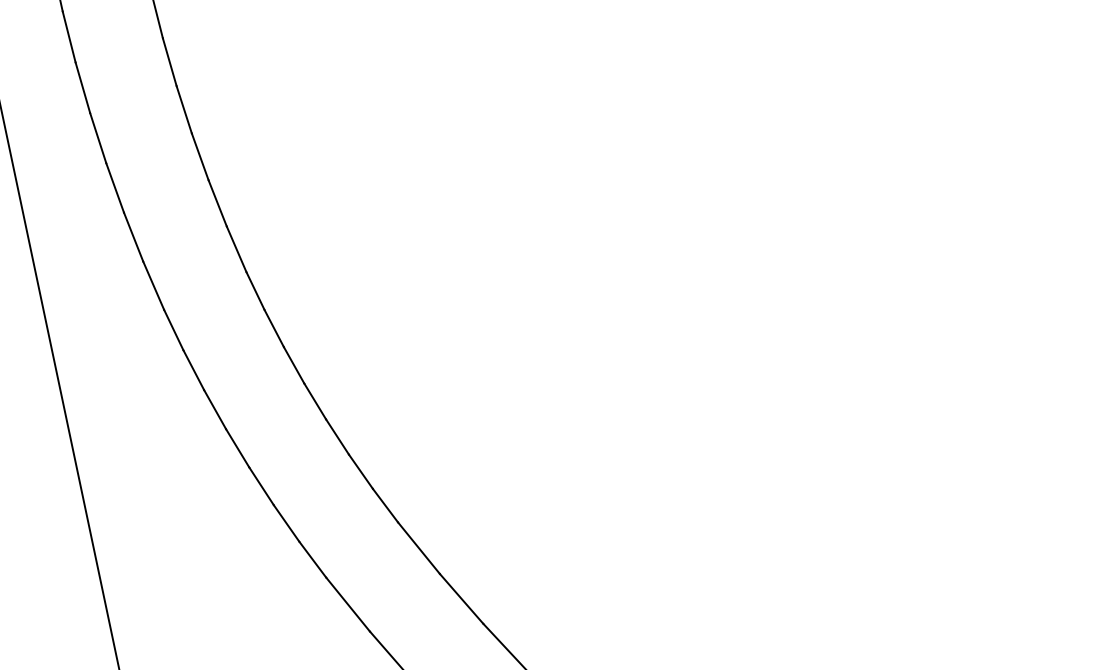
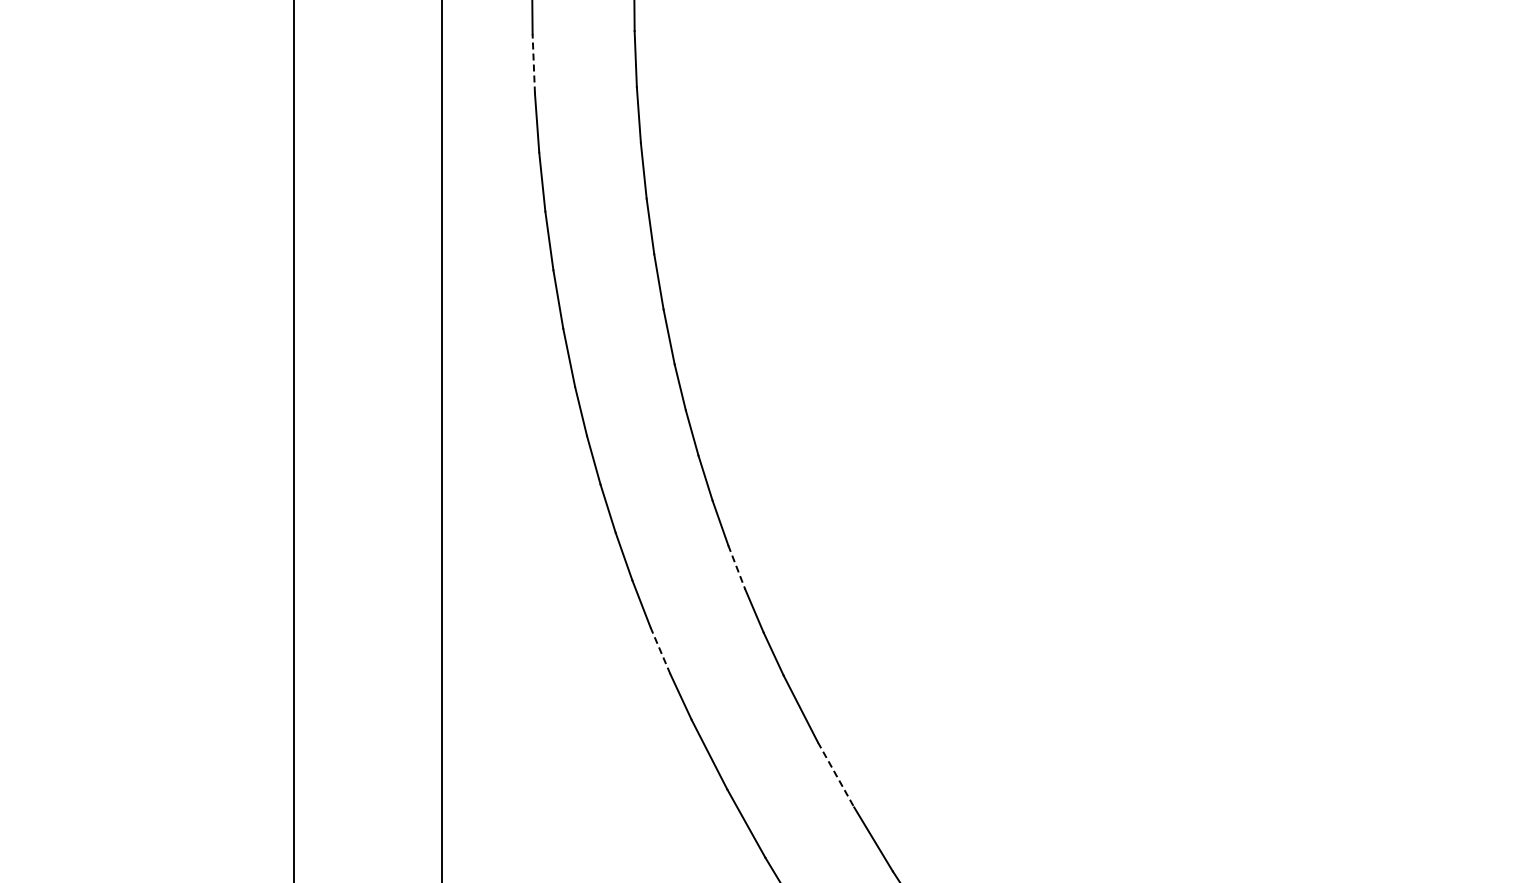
line: (68, 36) -> (533, 63), solid -> dashed
line: (337, 437) -> (736, 567), solid -> dashed
line: (286, 523) -> (660, 650), solid -> dashed
line: (462, 599) -> (836, 775), solid -> dashed

